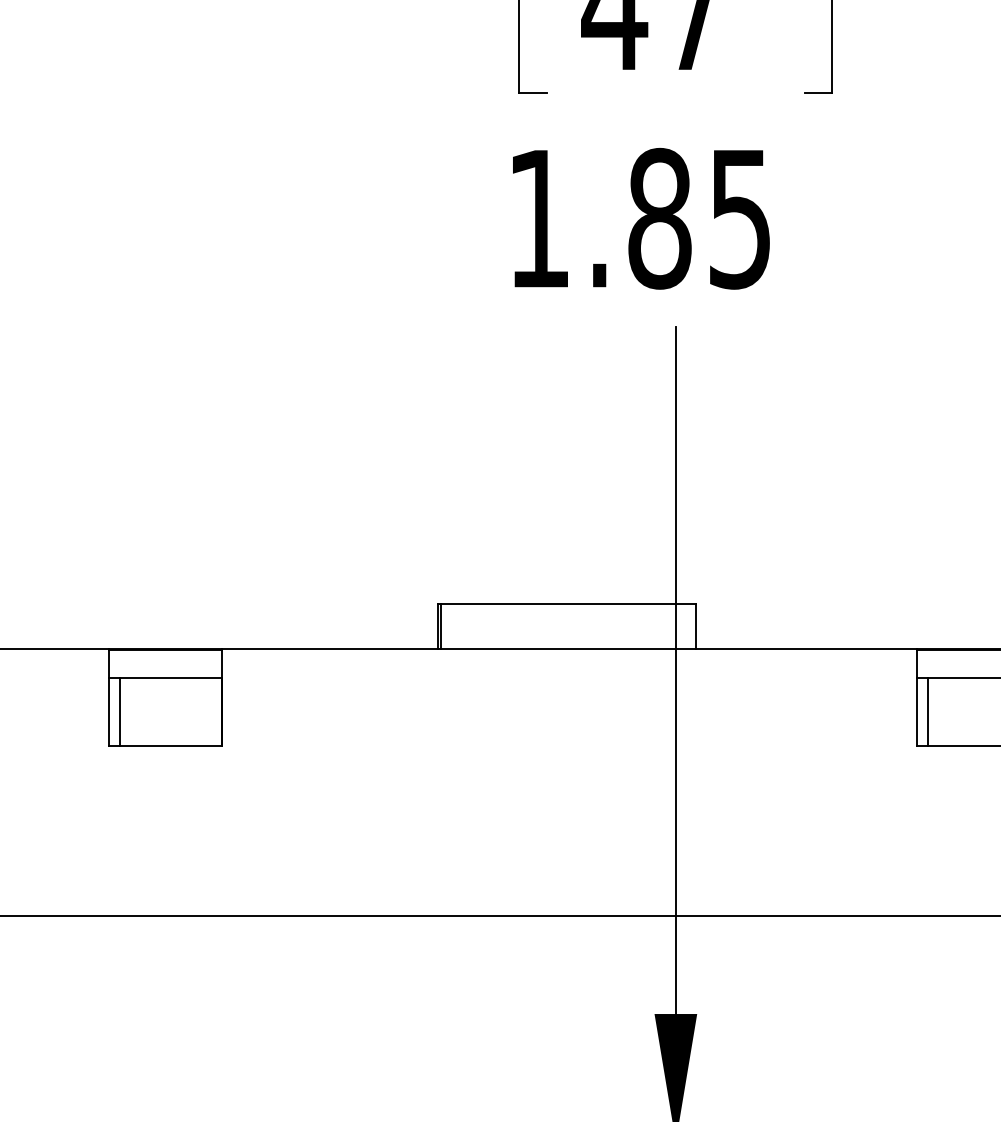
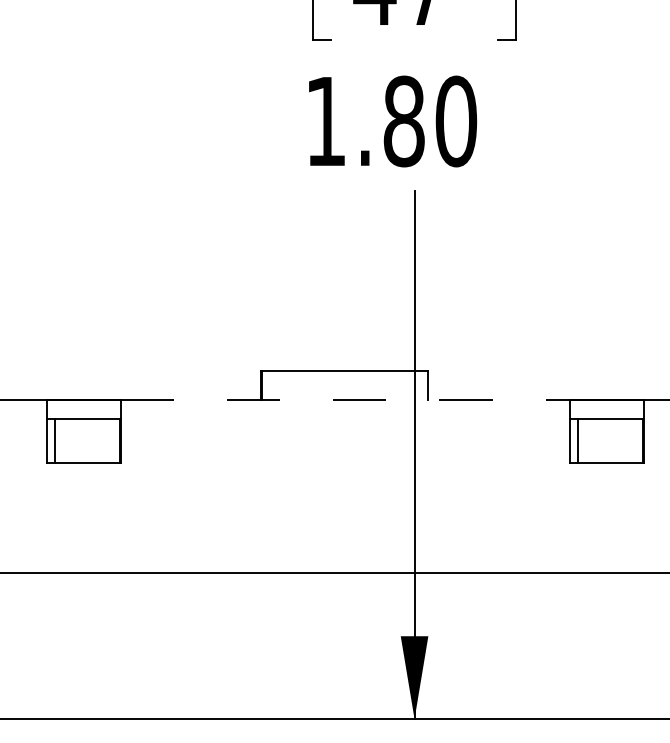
text: (740, 218) -> (456, 121), 1.85 -> 1.80
line: (569, 649) -> (345, 400), solid -> dashed

